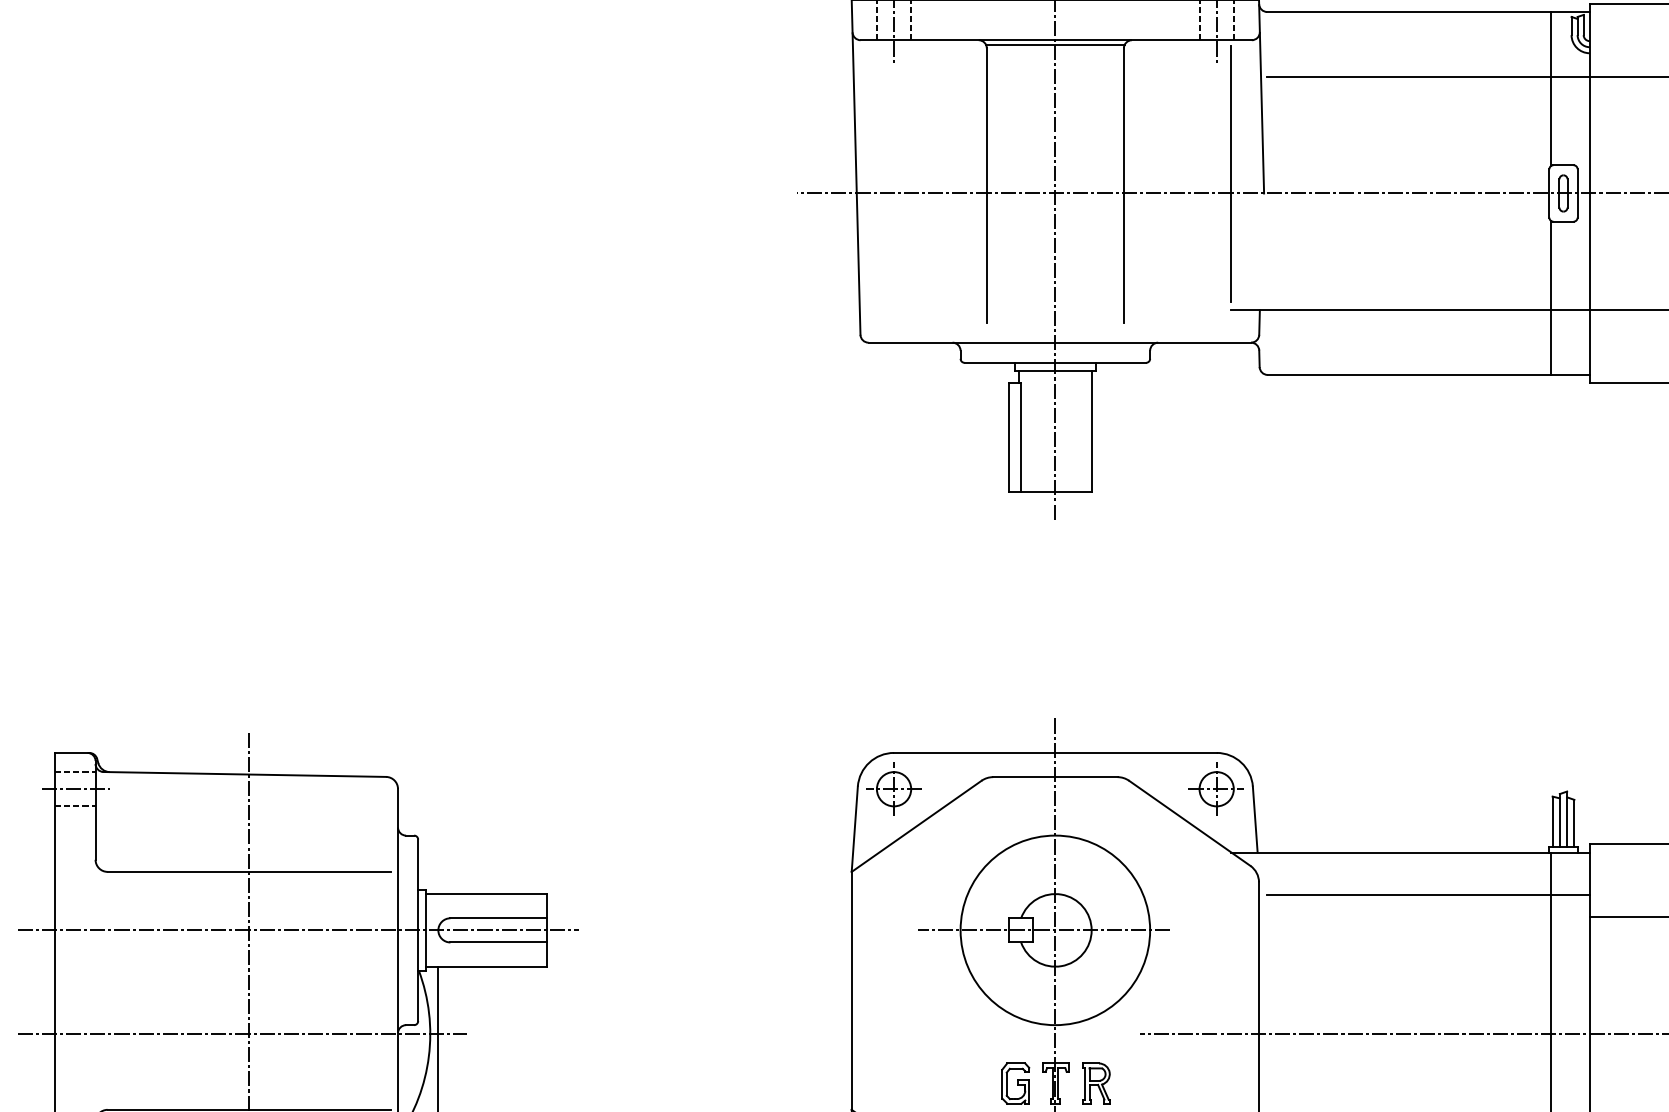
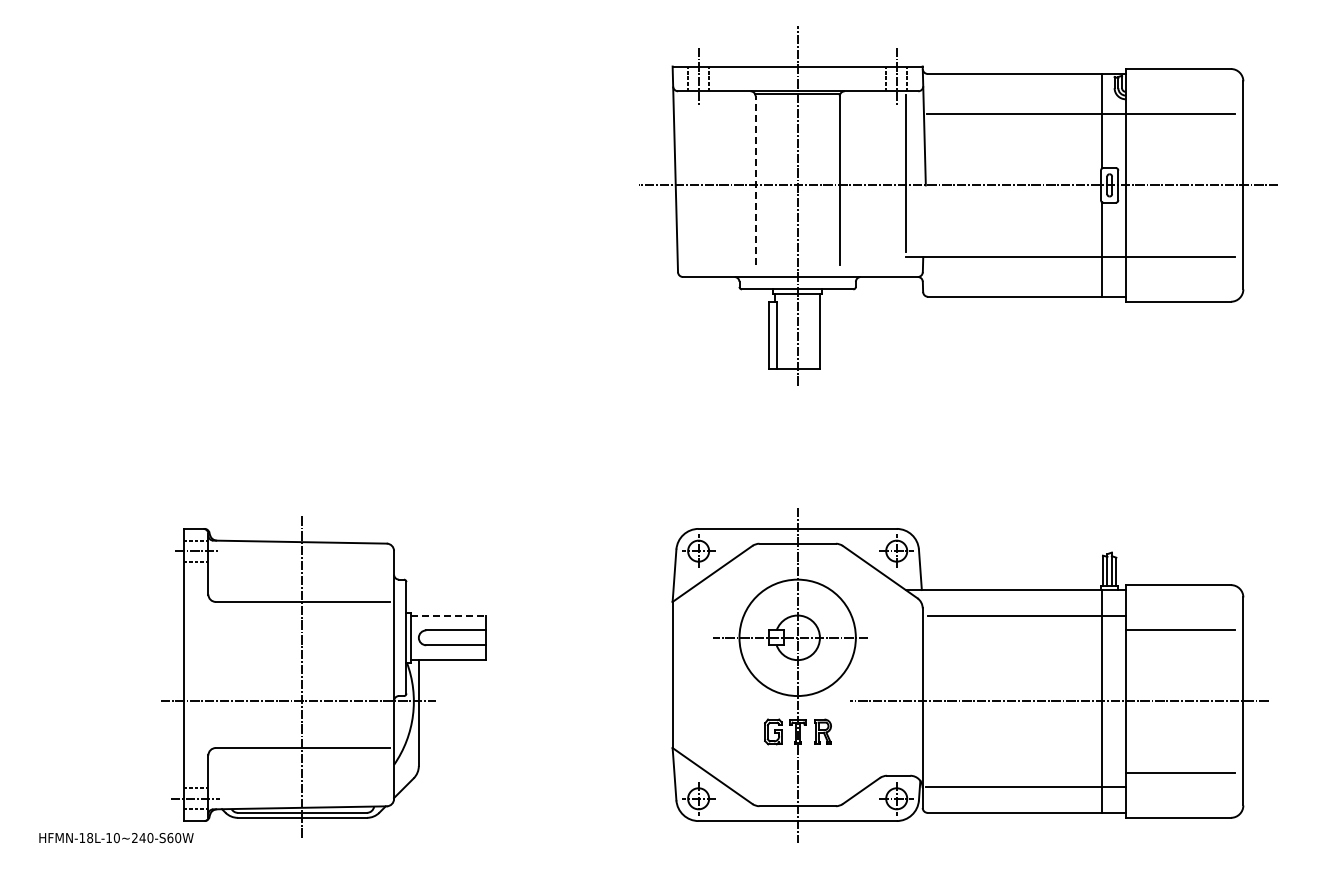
line: (986, 183) -> (755, 179), solid -> dashed
line: (488, 893) -> (449, 615), solid -> dashed
line: (297, 929) -> (332, 637), removed

